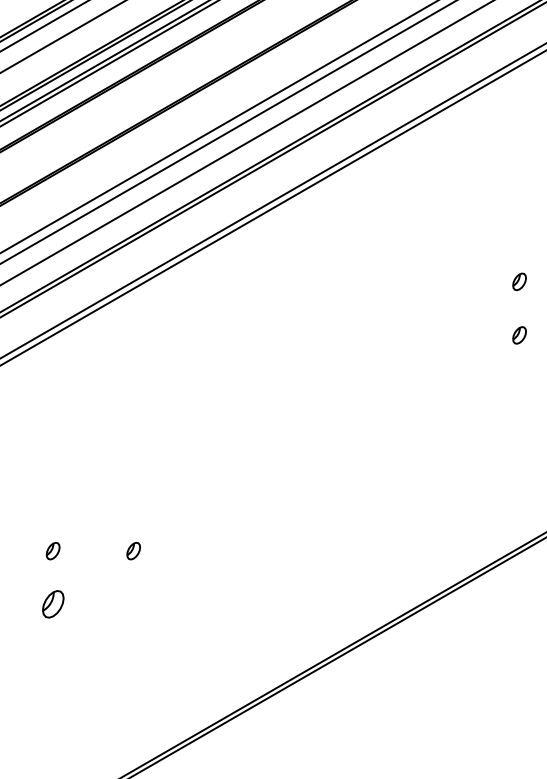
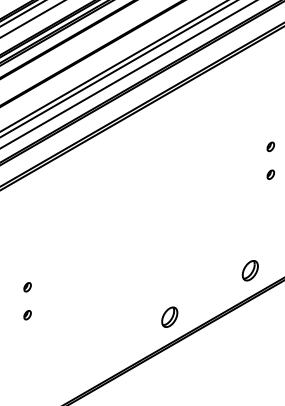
part: (478, 518) -> (249, 270), added
part: (133, 551) -> (69, 287), removed
part: (52, 605) -> (27, 315), size x0.62
part: (325, 607) -> (169, 316), added

